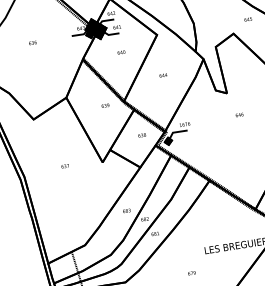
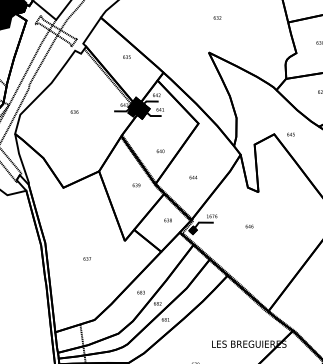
text: (247, 19) -> (290, 134), moved
text: (121, 52) -> (160, 151), moved
text: (163, 75) -> (193, 177), moved
text: (239, 114) -> (249, 226), moved
text: (64, 166) -> (86, 258), moved

